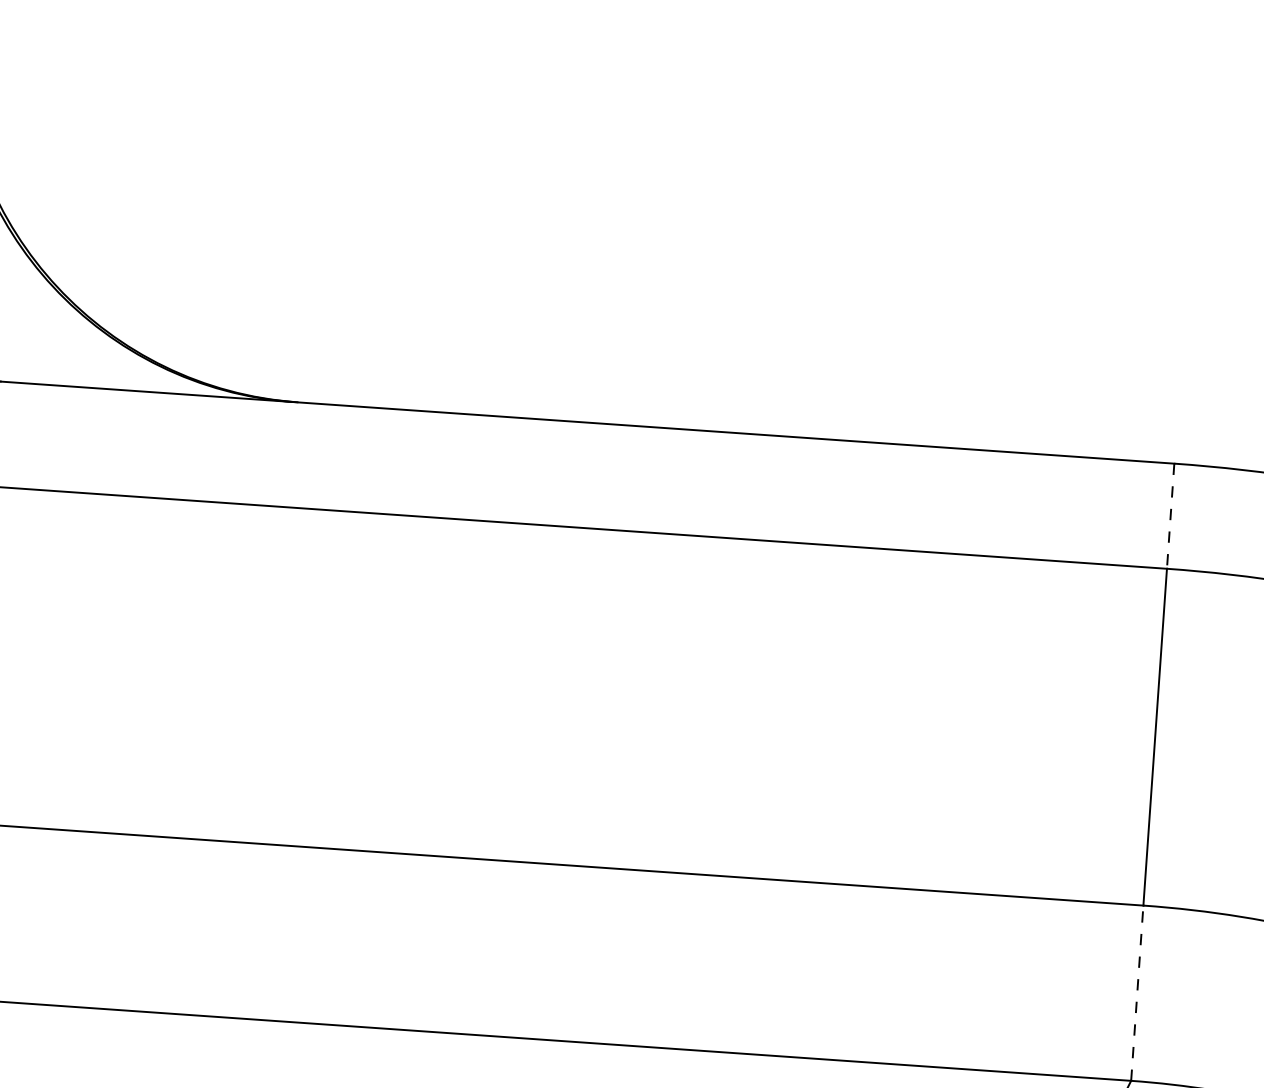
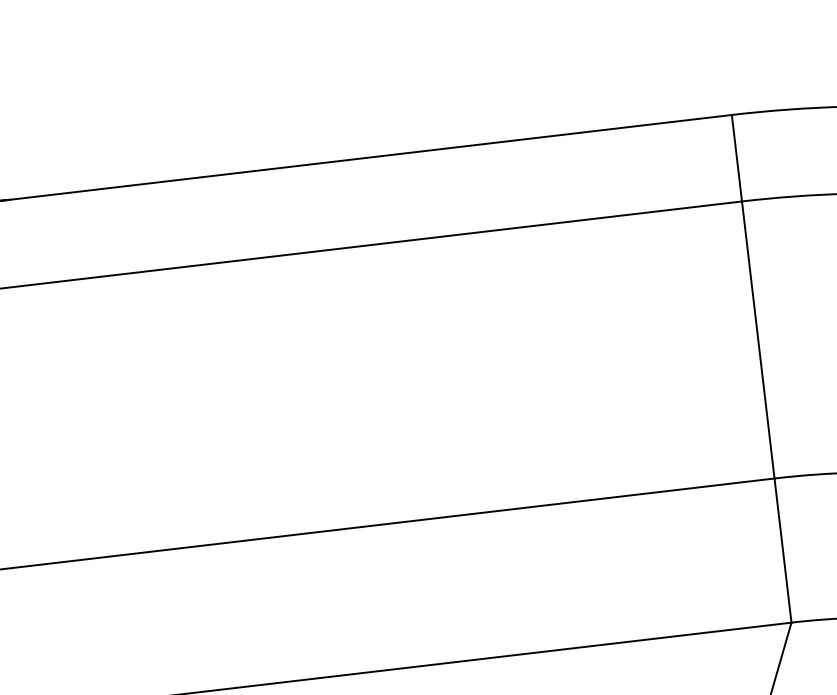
line: (1170, 516) -> (736, 158), dashed -> solid
line: (1137, 993) -> (783, 550), dashed -> solid

